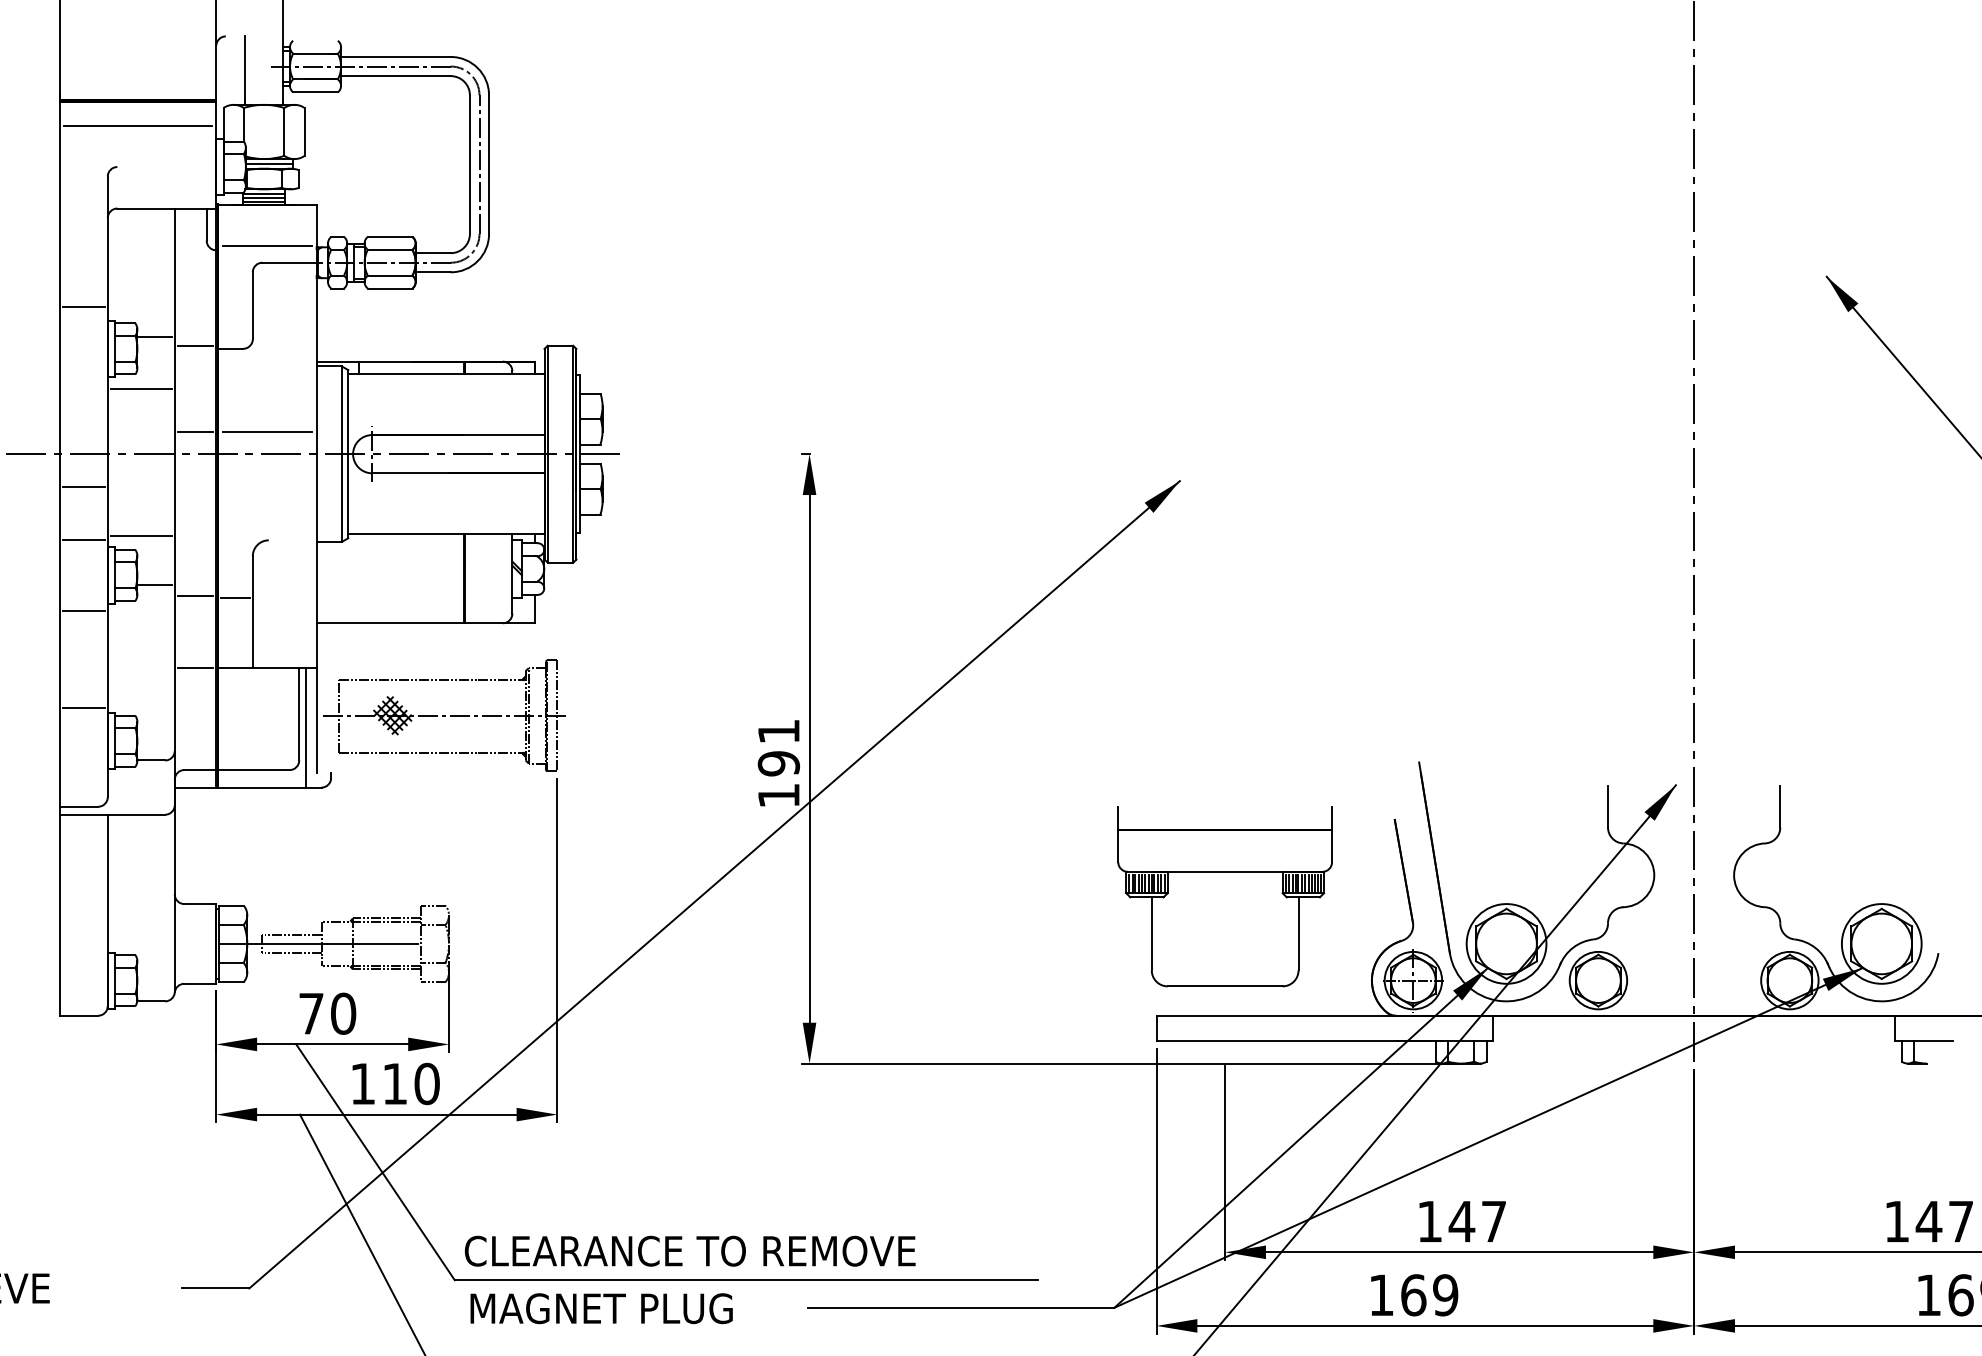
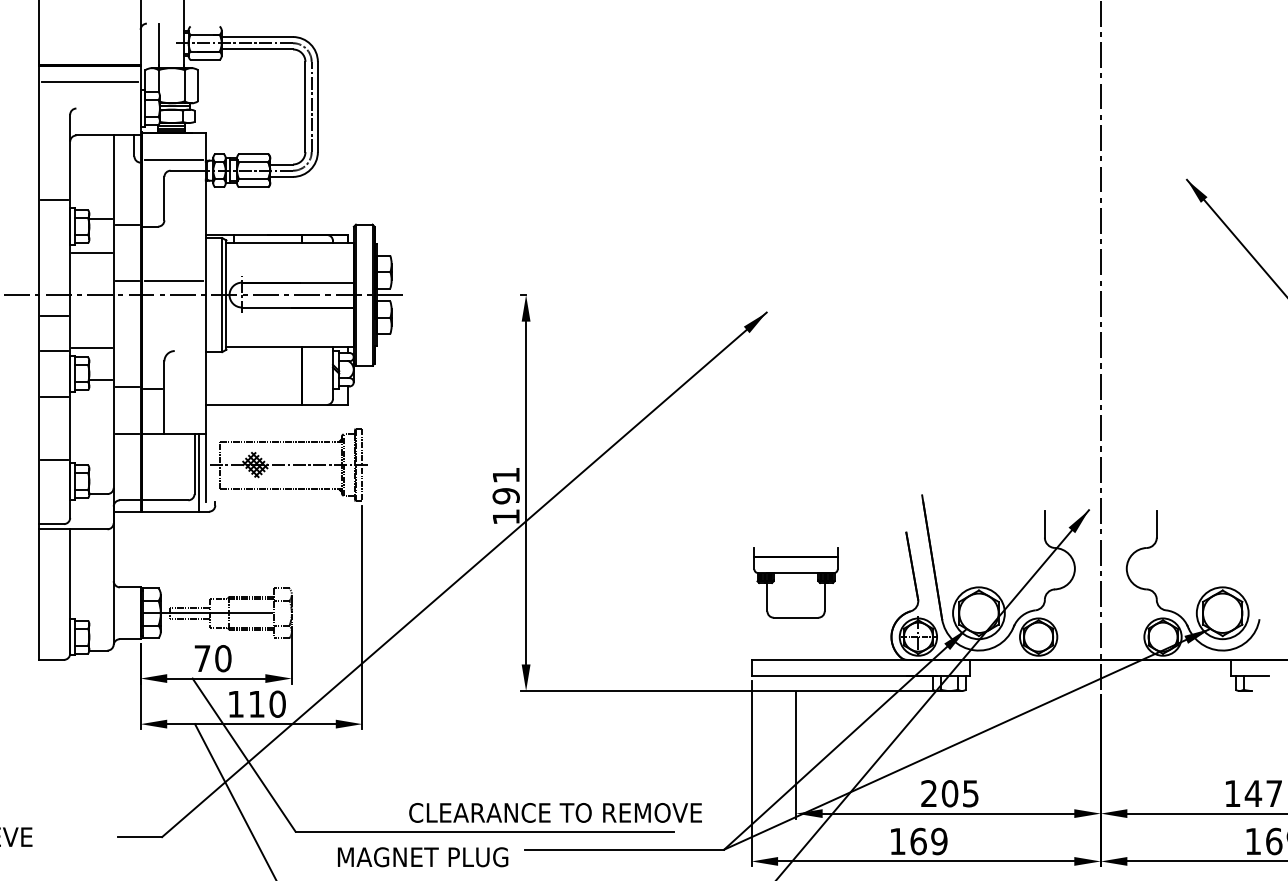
part: (1224, 896) -> (795, 582), size x0.6
text: (1461, 1221) -> (949, 793), 147 -> 205
text: (690, 1250) -> (555, 812), moved
text: (602, 1309) -> (423, 857), moved

